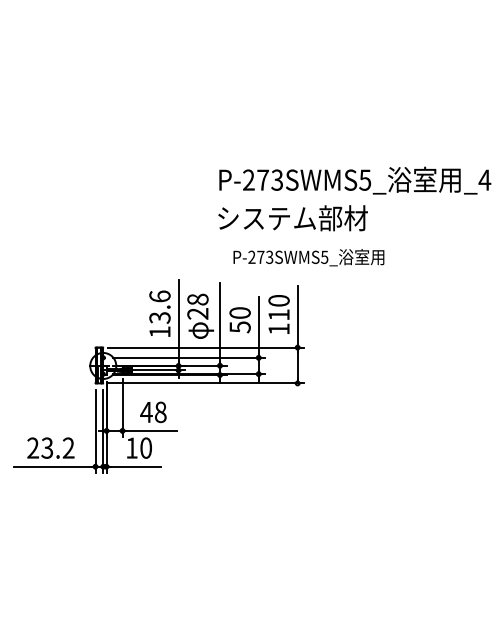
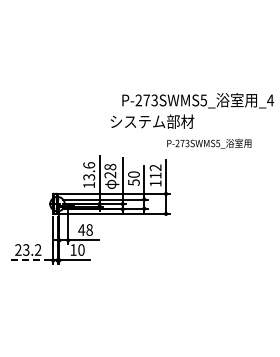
text: (293, 217) -> (152, 121), moved
text: (309, 257) -> (209, 143), moved
text: (278, 300) -> (155, 167), 110 -> 112
line: (53, 466) -> (29, 260), solid -> dashed

